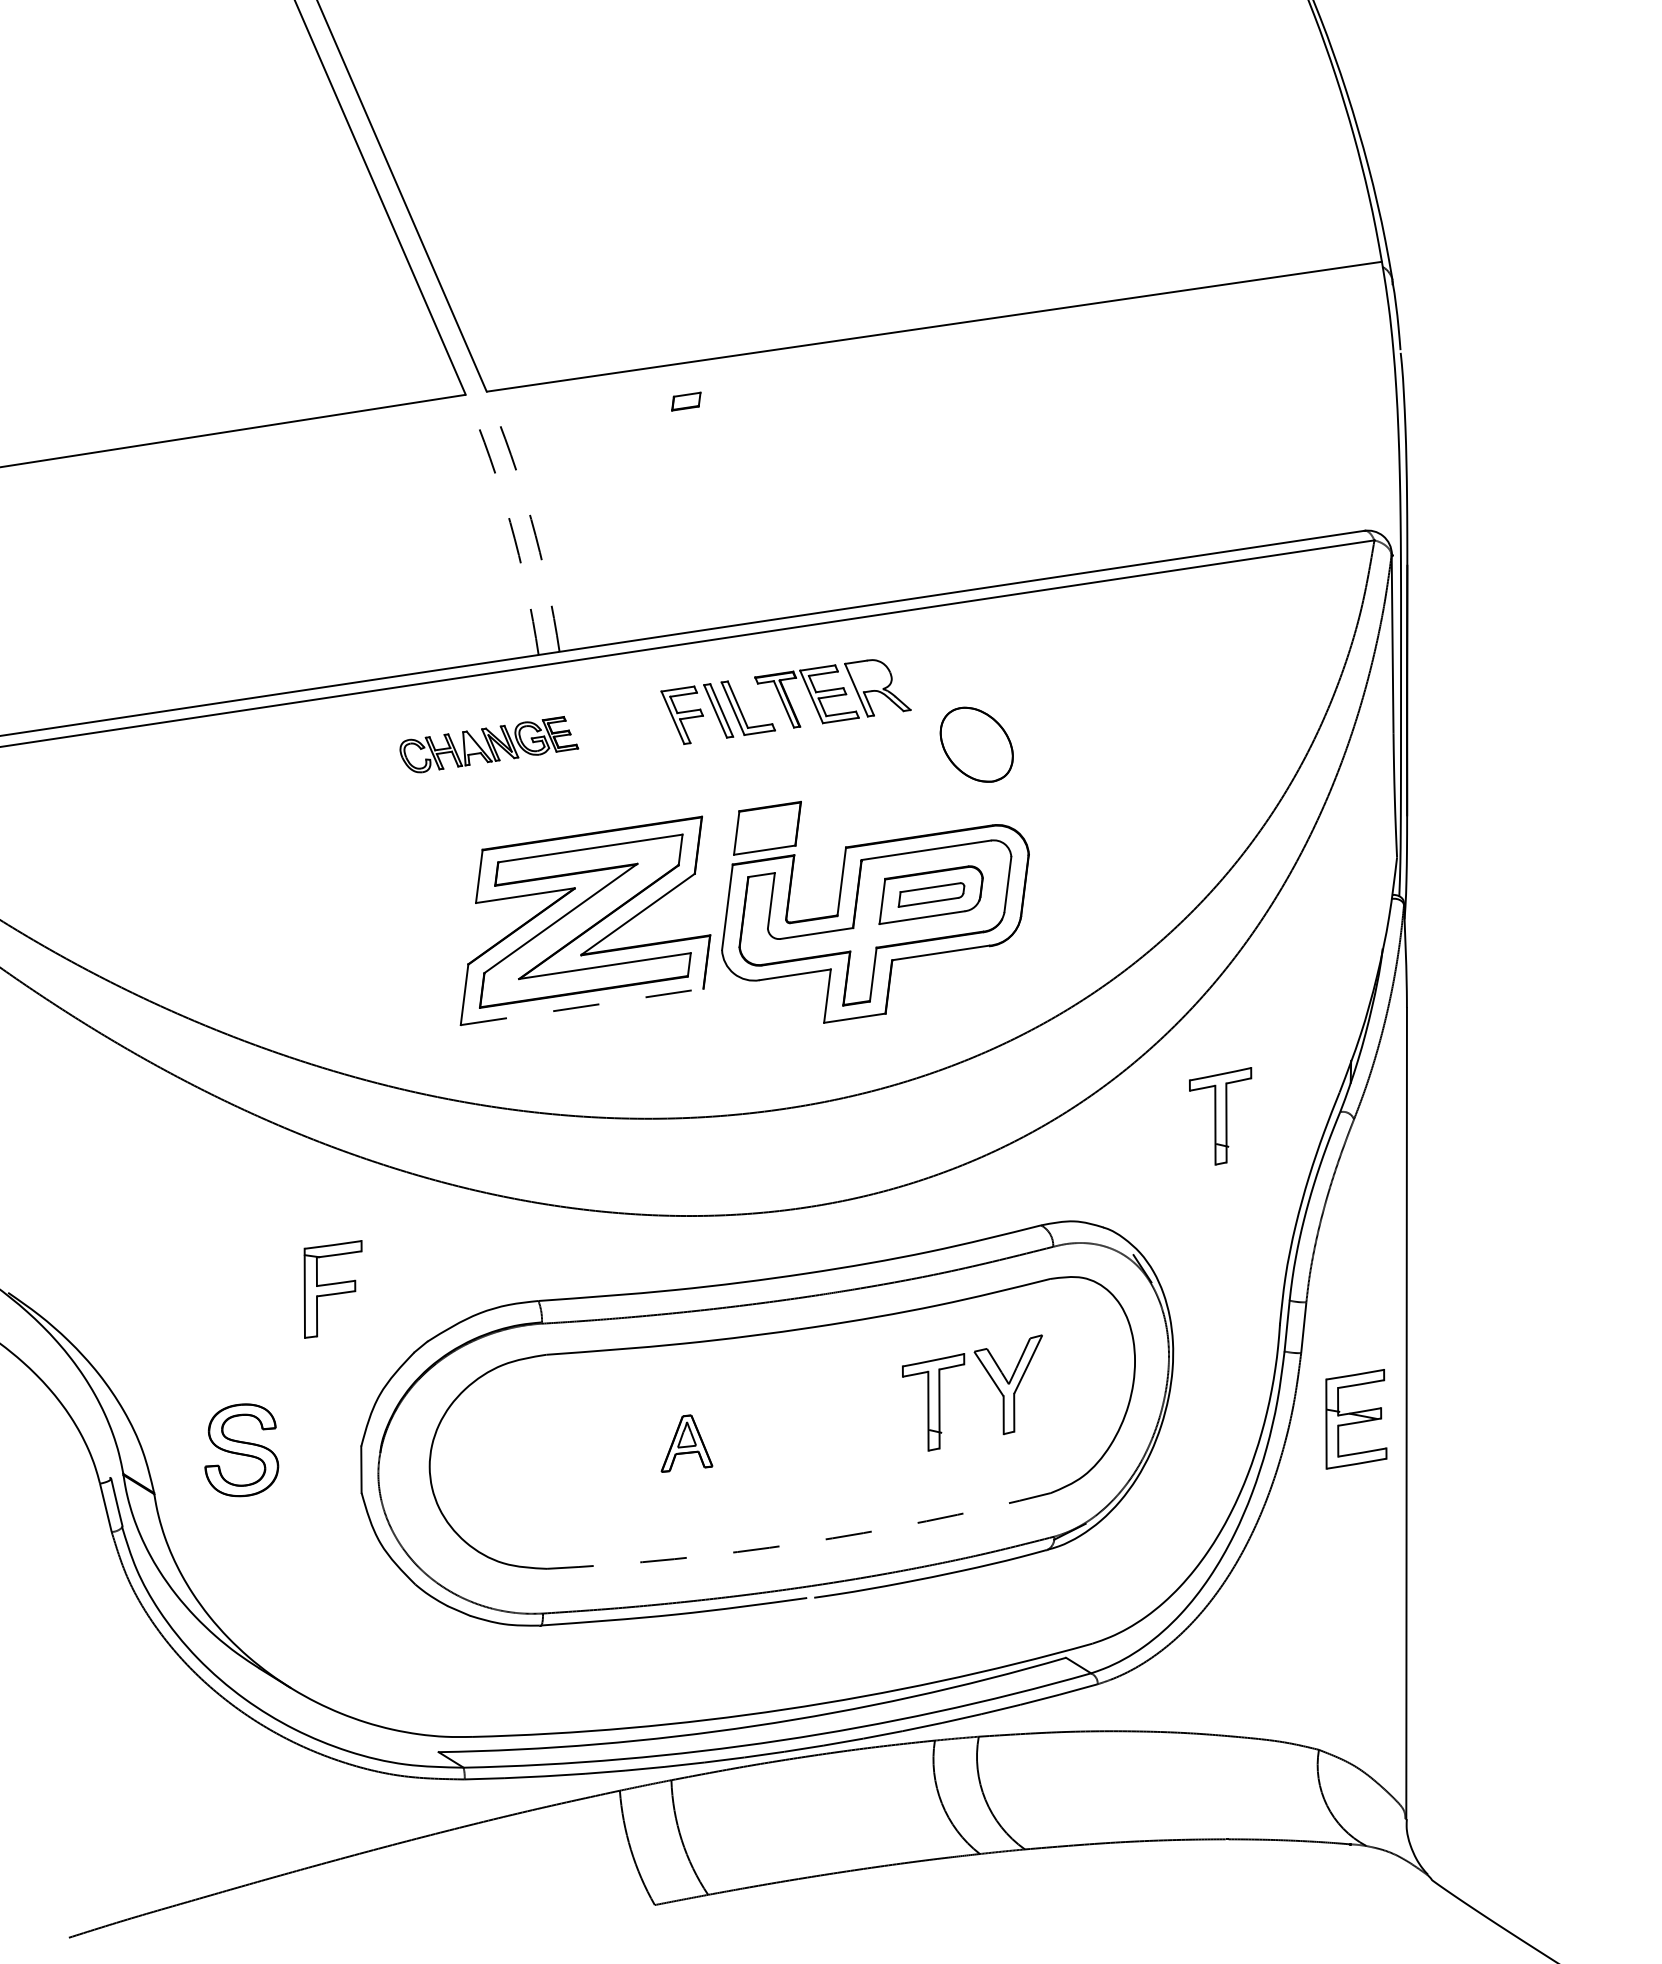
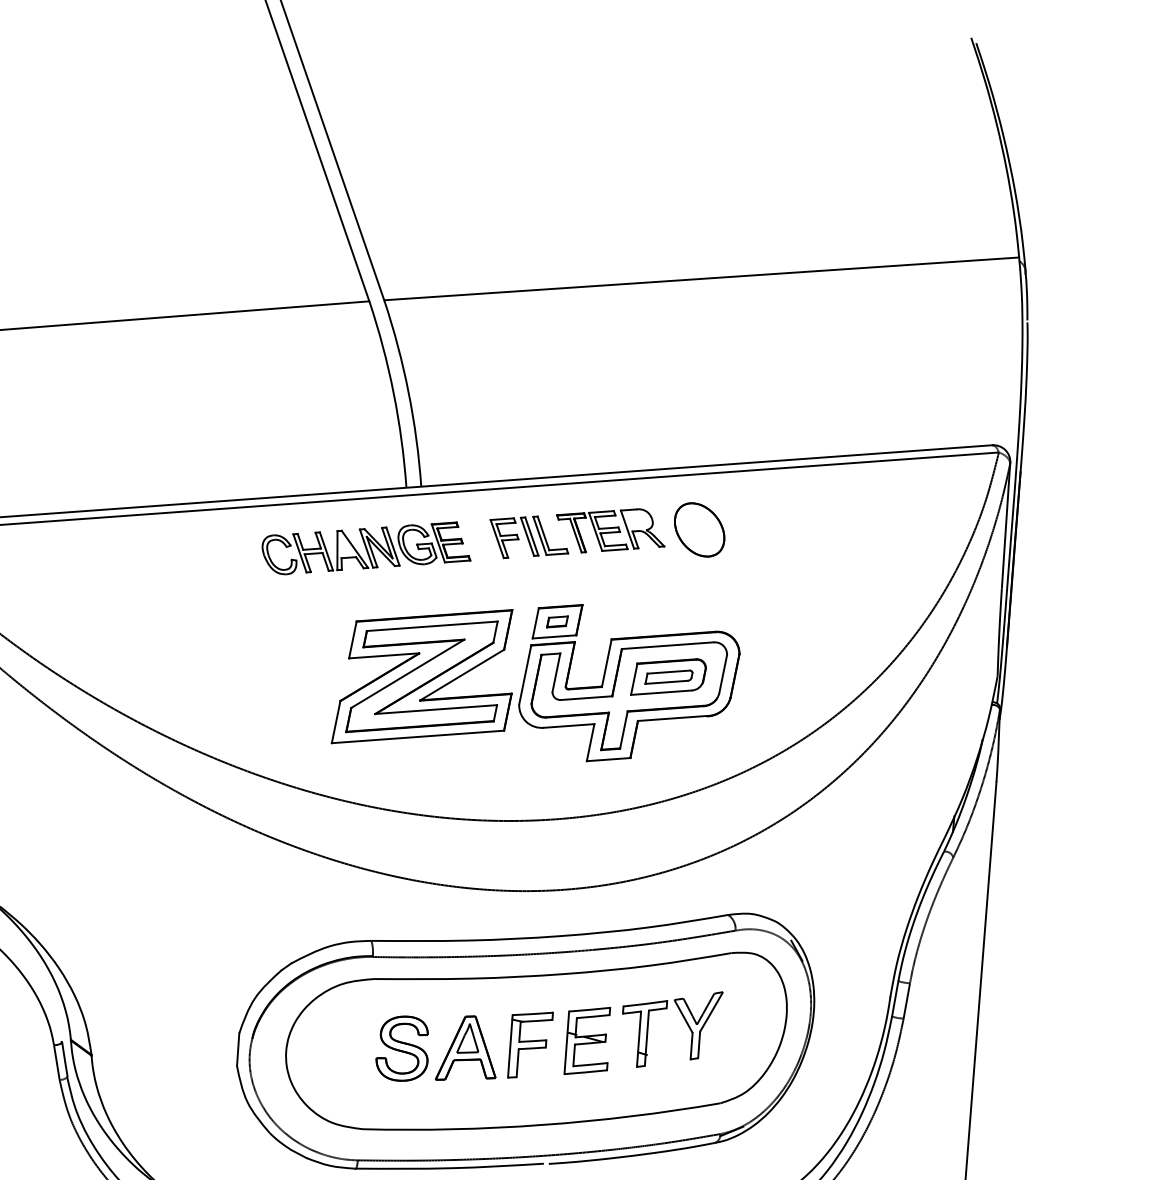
part: (686, 401) -> (557, 621), moved
arc: (531, 519) -> (408, 392), dashed -> solid
arc: (510, 522) -> (393, 393), dashed -> solid
part: (489, 744) -> (367, 547), size x1.67
part: (976, 744) -> (699, 529), moved
line: (582, 1006) -> (418, 736), dashed -> solid
part: (1220, 1116) -> (859, 848), removed
part: (332, 1289) -> (529, 1045), moved
part: (1356, 1419) -> (588, 1041), moved
part: (686, 1443) -> (467, 1048), size x1.67
part: (241, 1450) -> (402, 1048), moved
arc: (800, 1543) -> (542, 1125), dashed -> solid

